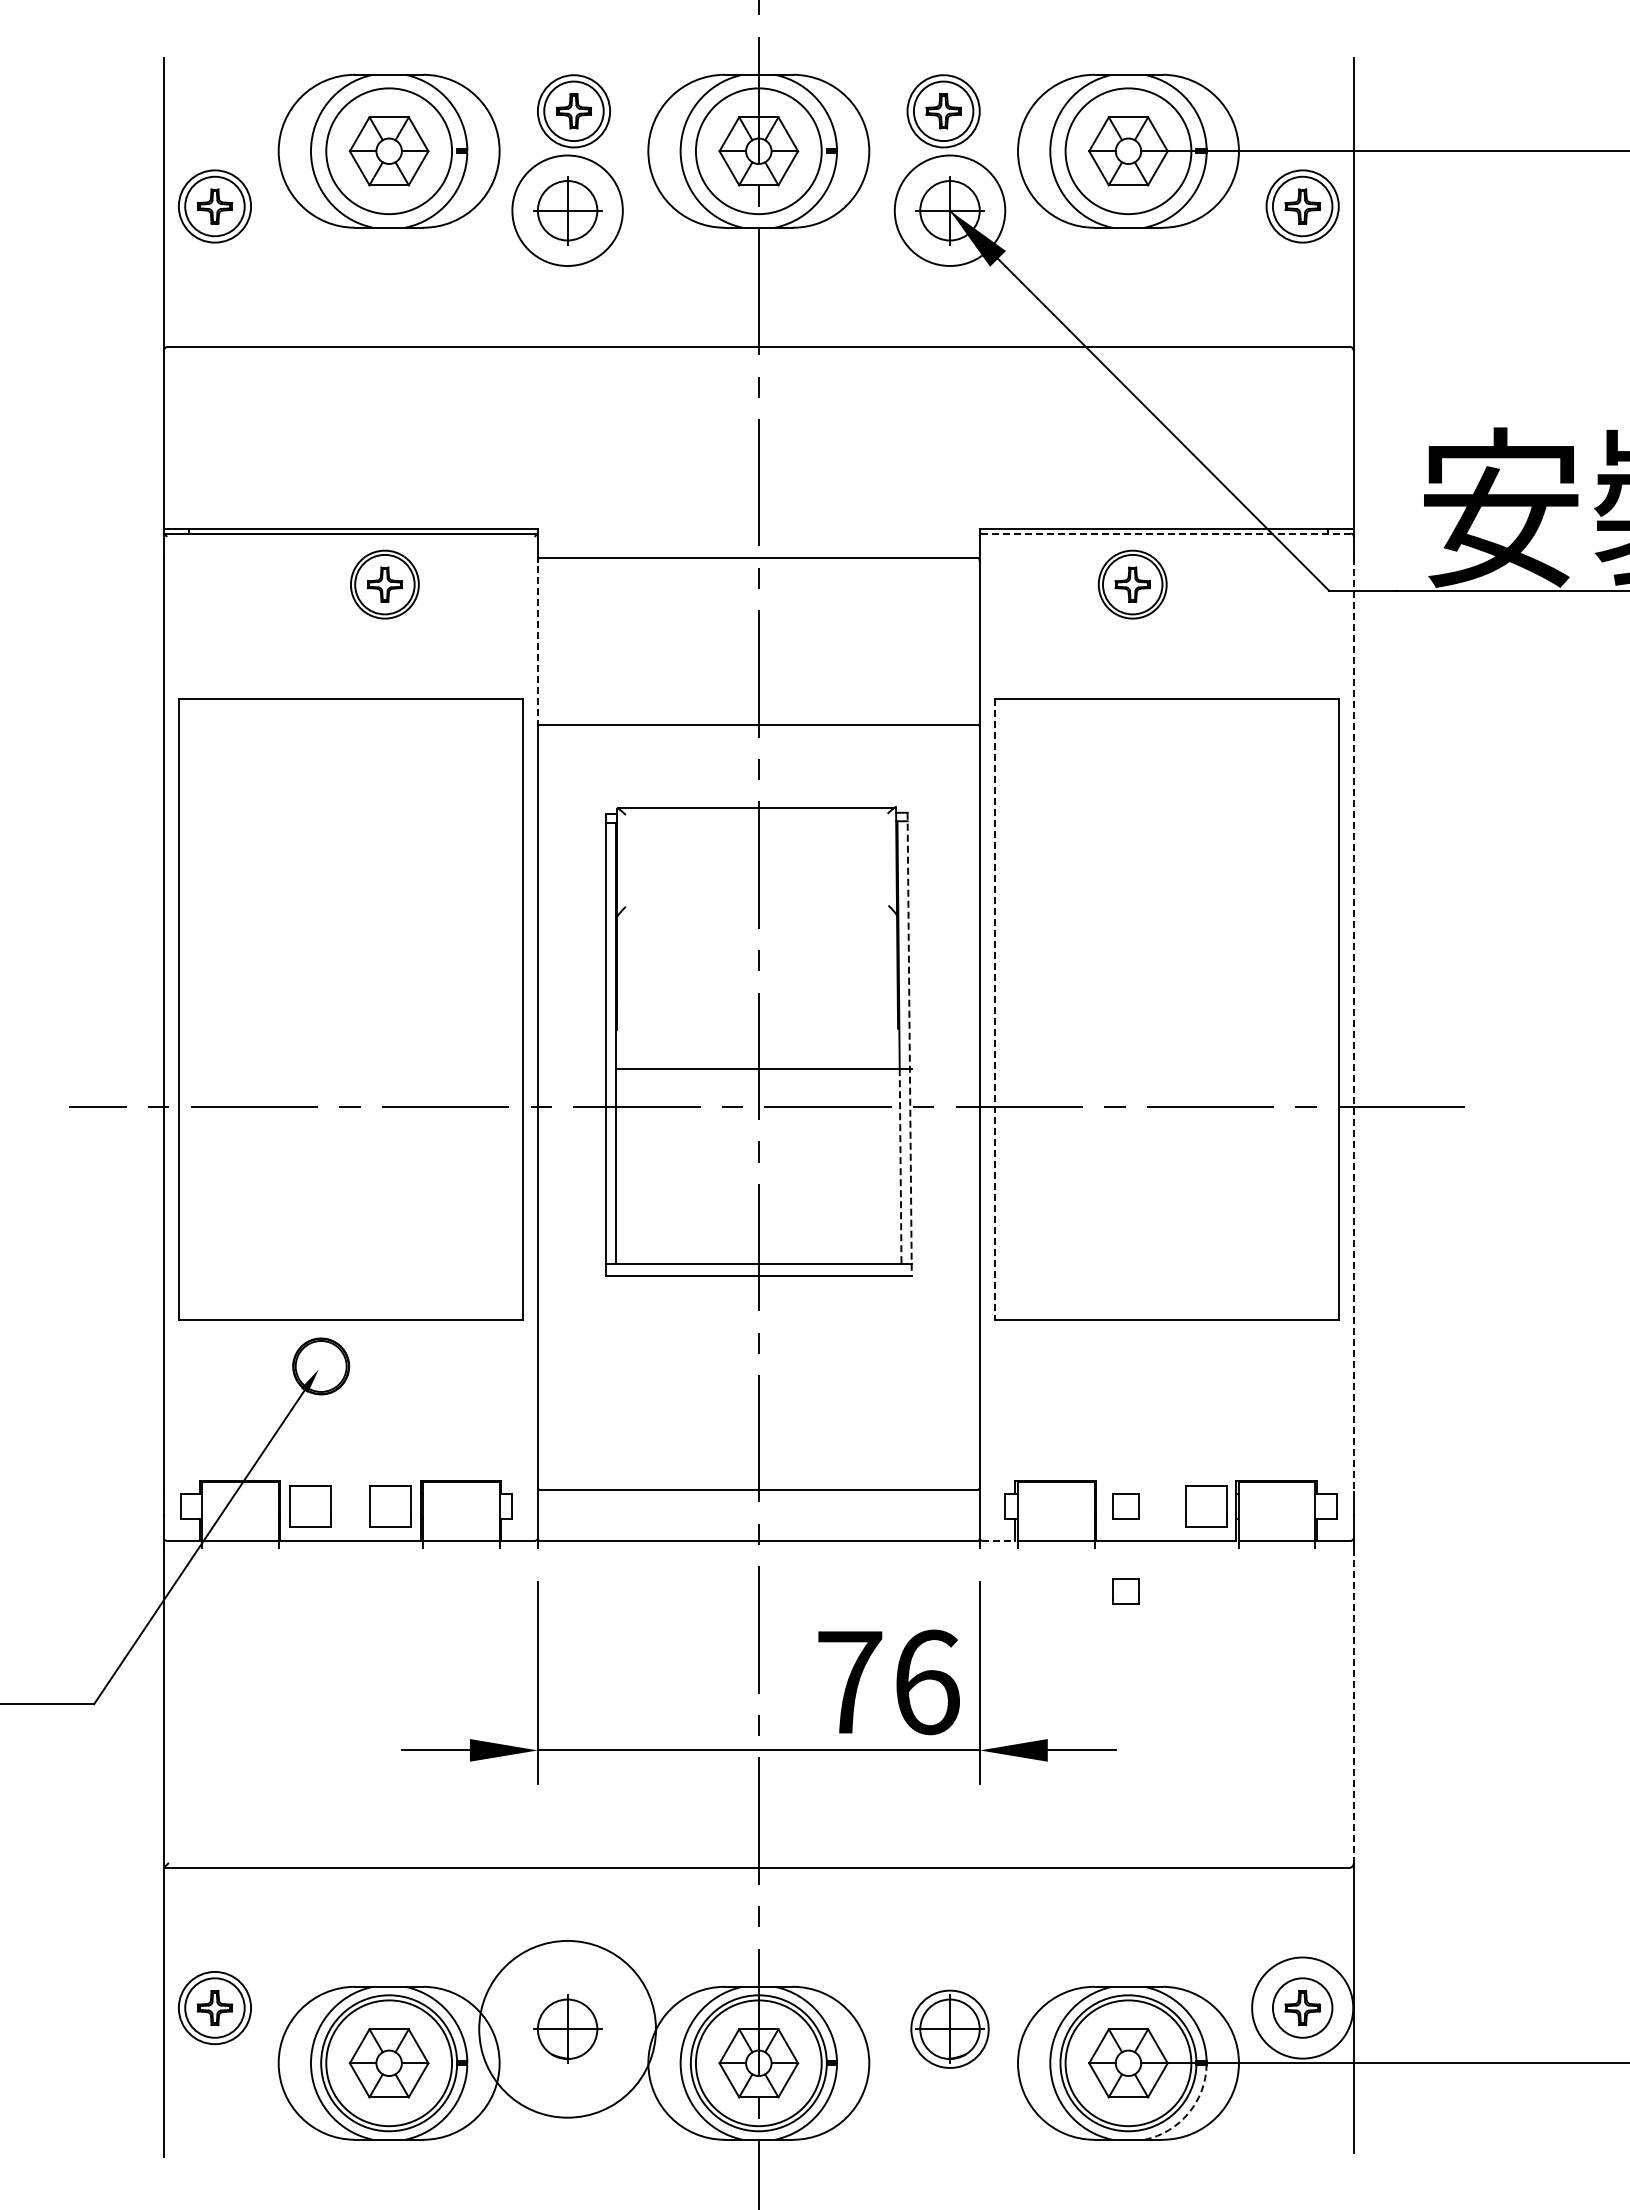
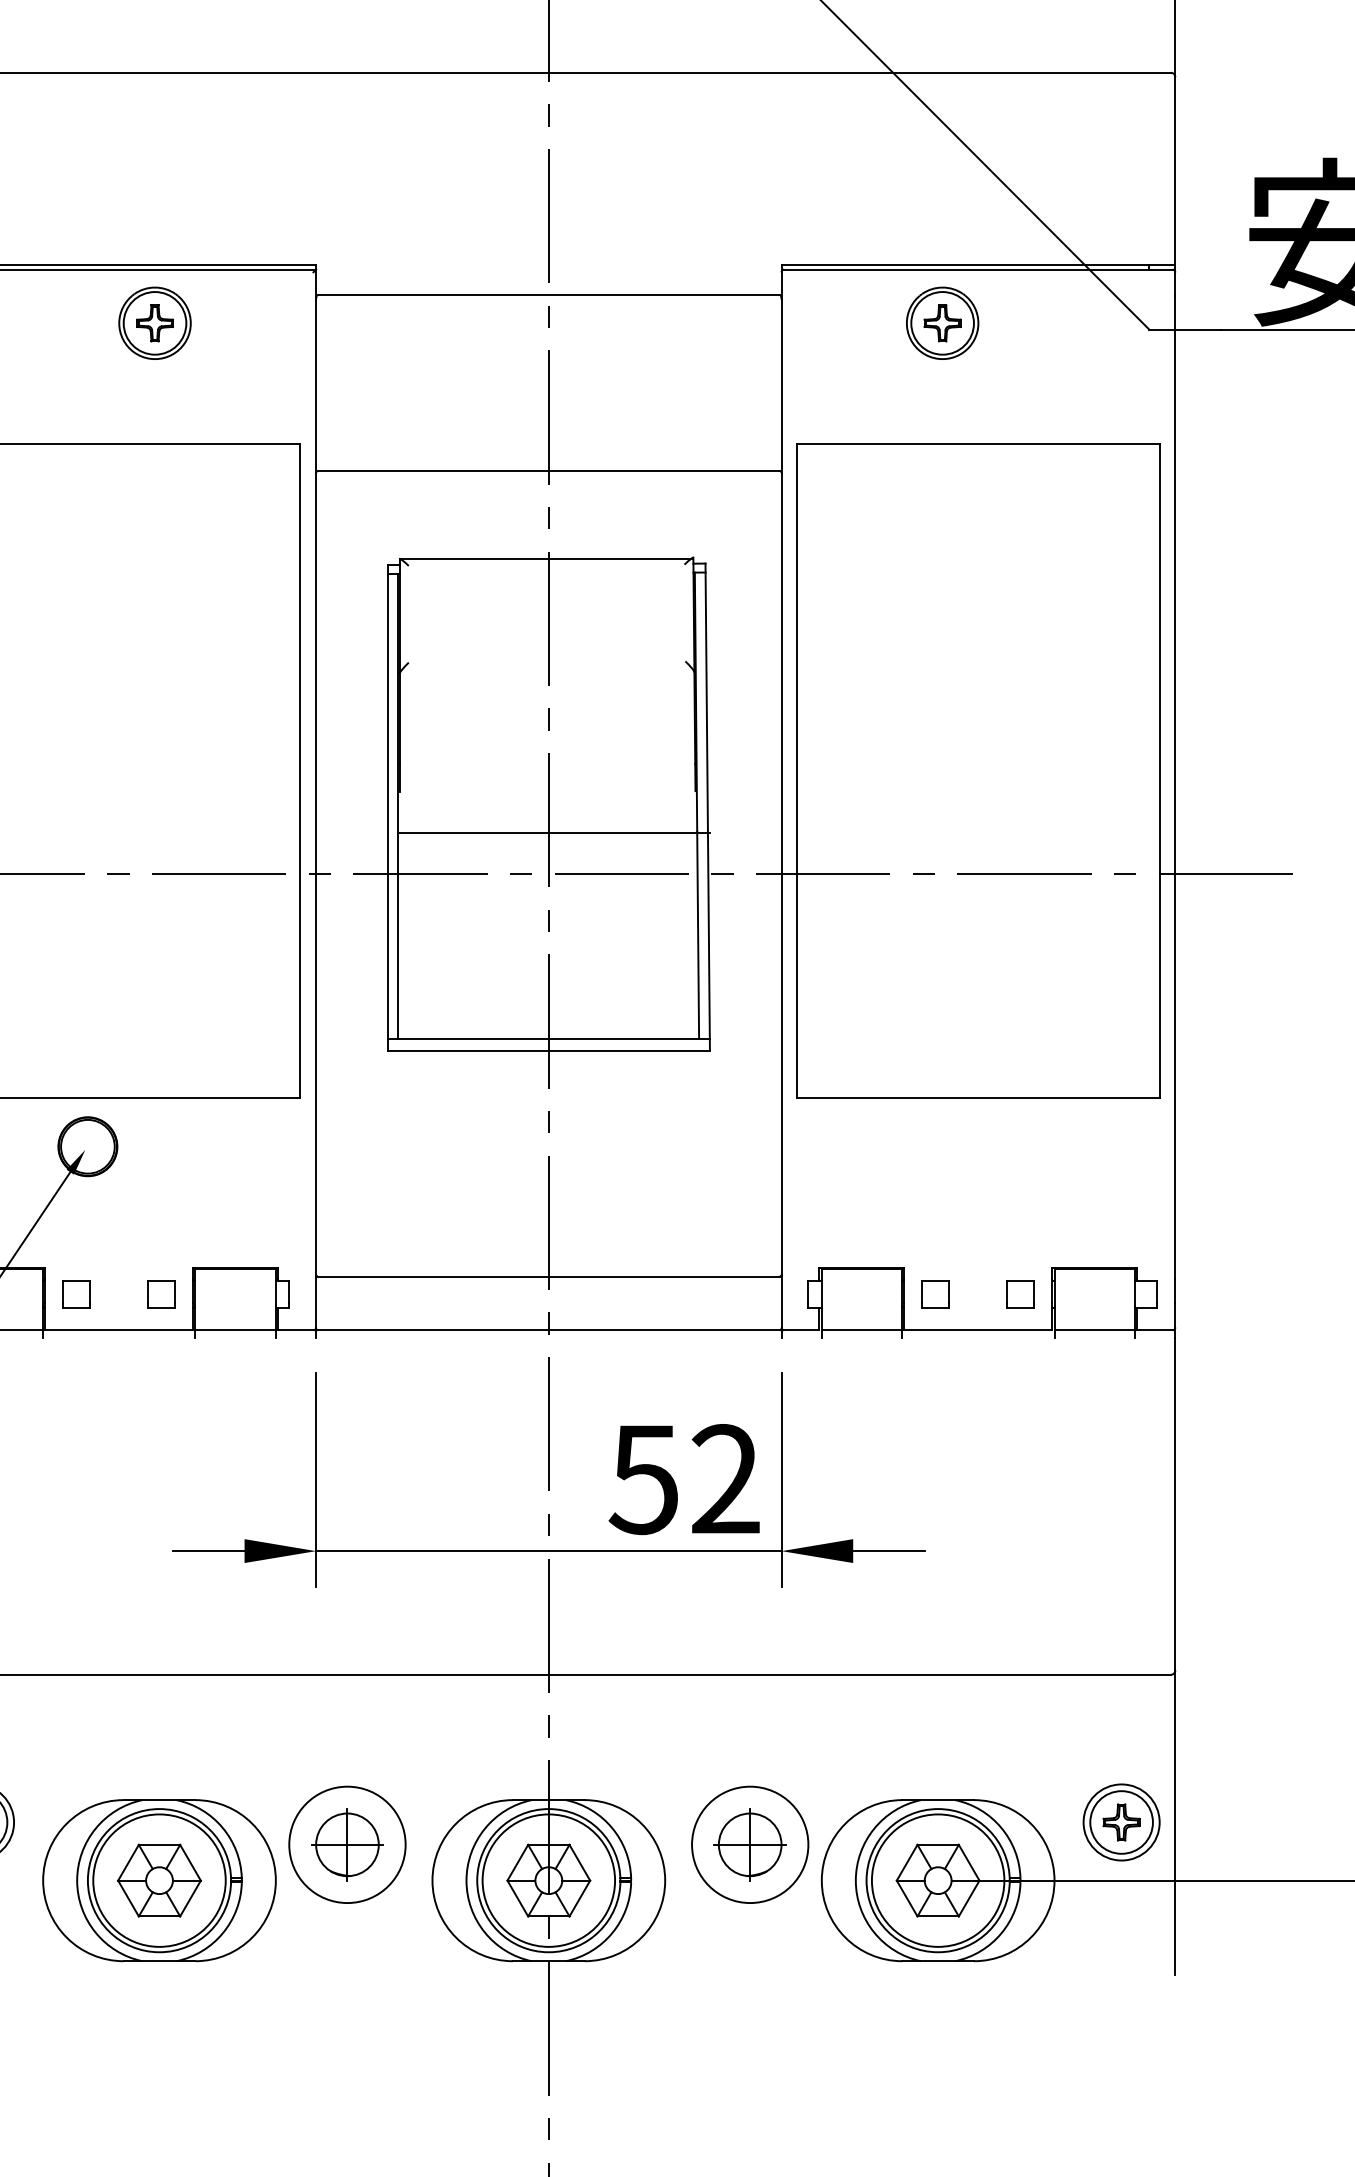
line: (1166, 533) -> (978, 269), dashed -> solid
line: (537, 643) -> (315, 385), dashed -> solid
line: (994, 1010) -> (797, 771), dashed -> solid
line: (1353, 1025) -> (1175, 787), dashed -> solid
line: (909, 1043) -> (707, 806), dashed -> solid
line: (900, 1165) -> (698, 935), dashed -> solid
part: (309, 1506) -> (75, 1294), size x0.62
part: (390, 1506) -> (160, 1294), size x0.62
part: (1206, 1506) -> (1020, 1294), size x0.62
line: (998, 1540) -> (801, 1330), dashed -> solid
part: (1125, 1591) -> (935, 1383), removed
text: (887, 1682) -> (684, 1479), 76 -> 52
line: (1353, 1705) -> (1175, 1503), dashed -> solid
circle: (1302, 2007) -> (1121, 1821), size x0.71
circle: (567, 2029) -> (347, 1845), size x0.62
circle: (949, 2029) -> (749, 1845), size x1.43
arc: (1188, 2113) -> (1001, 1933), dashed -> solid

